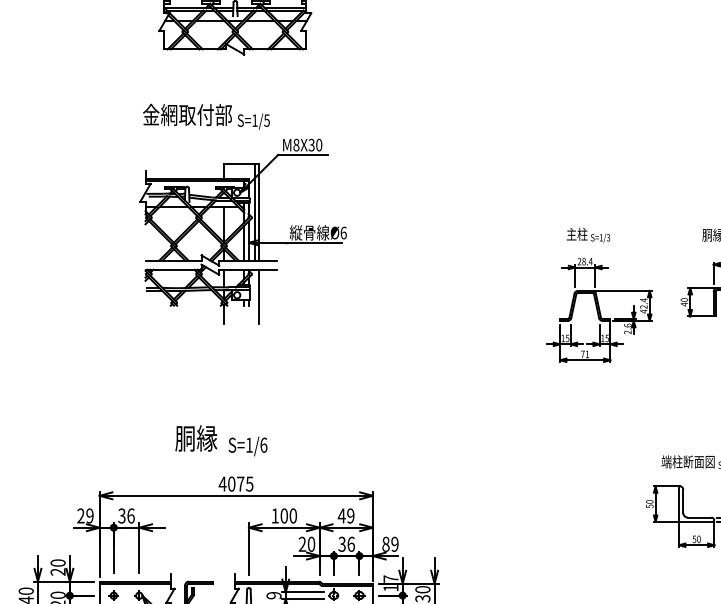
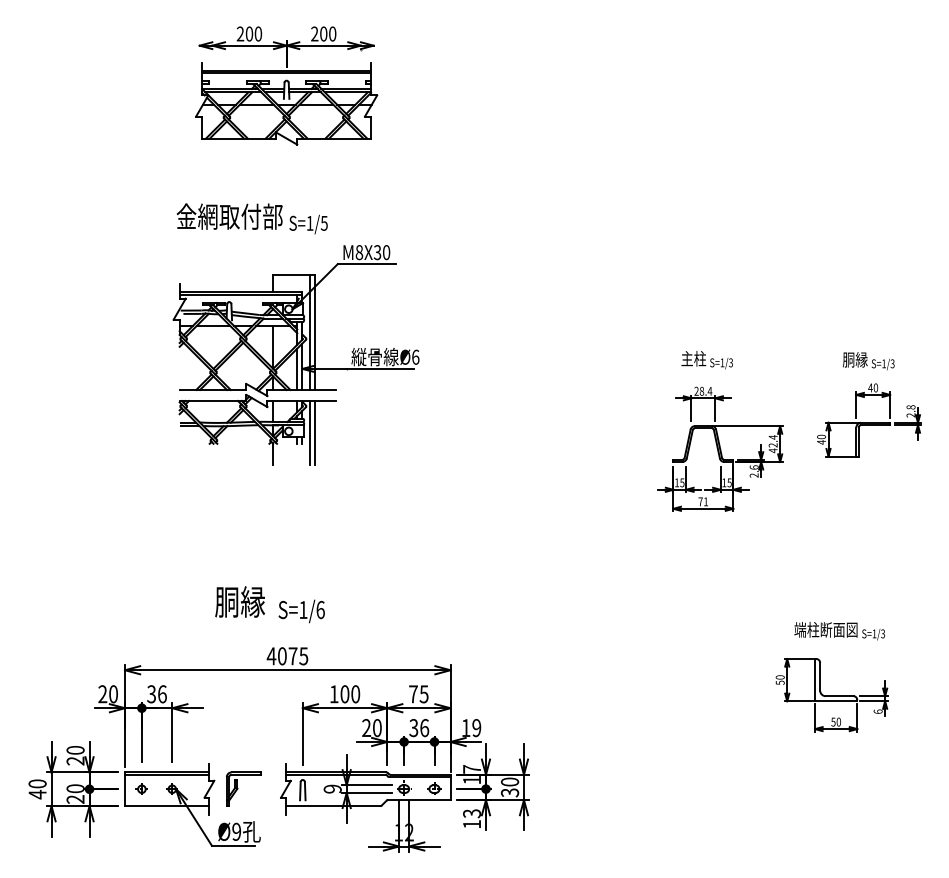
line: (254, 296) -> (309, 432), added
text: (89, 516) -> (113, 694), 29 -> 20
text: (346, 516) -> (418, 694), 49 -> 75
text: (385, 543) -> (465, 727), 89 -> 19

